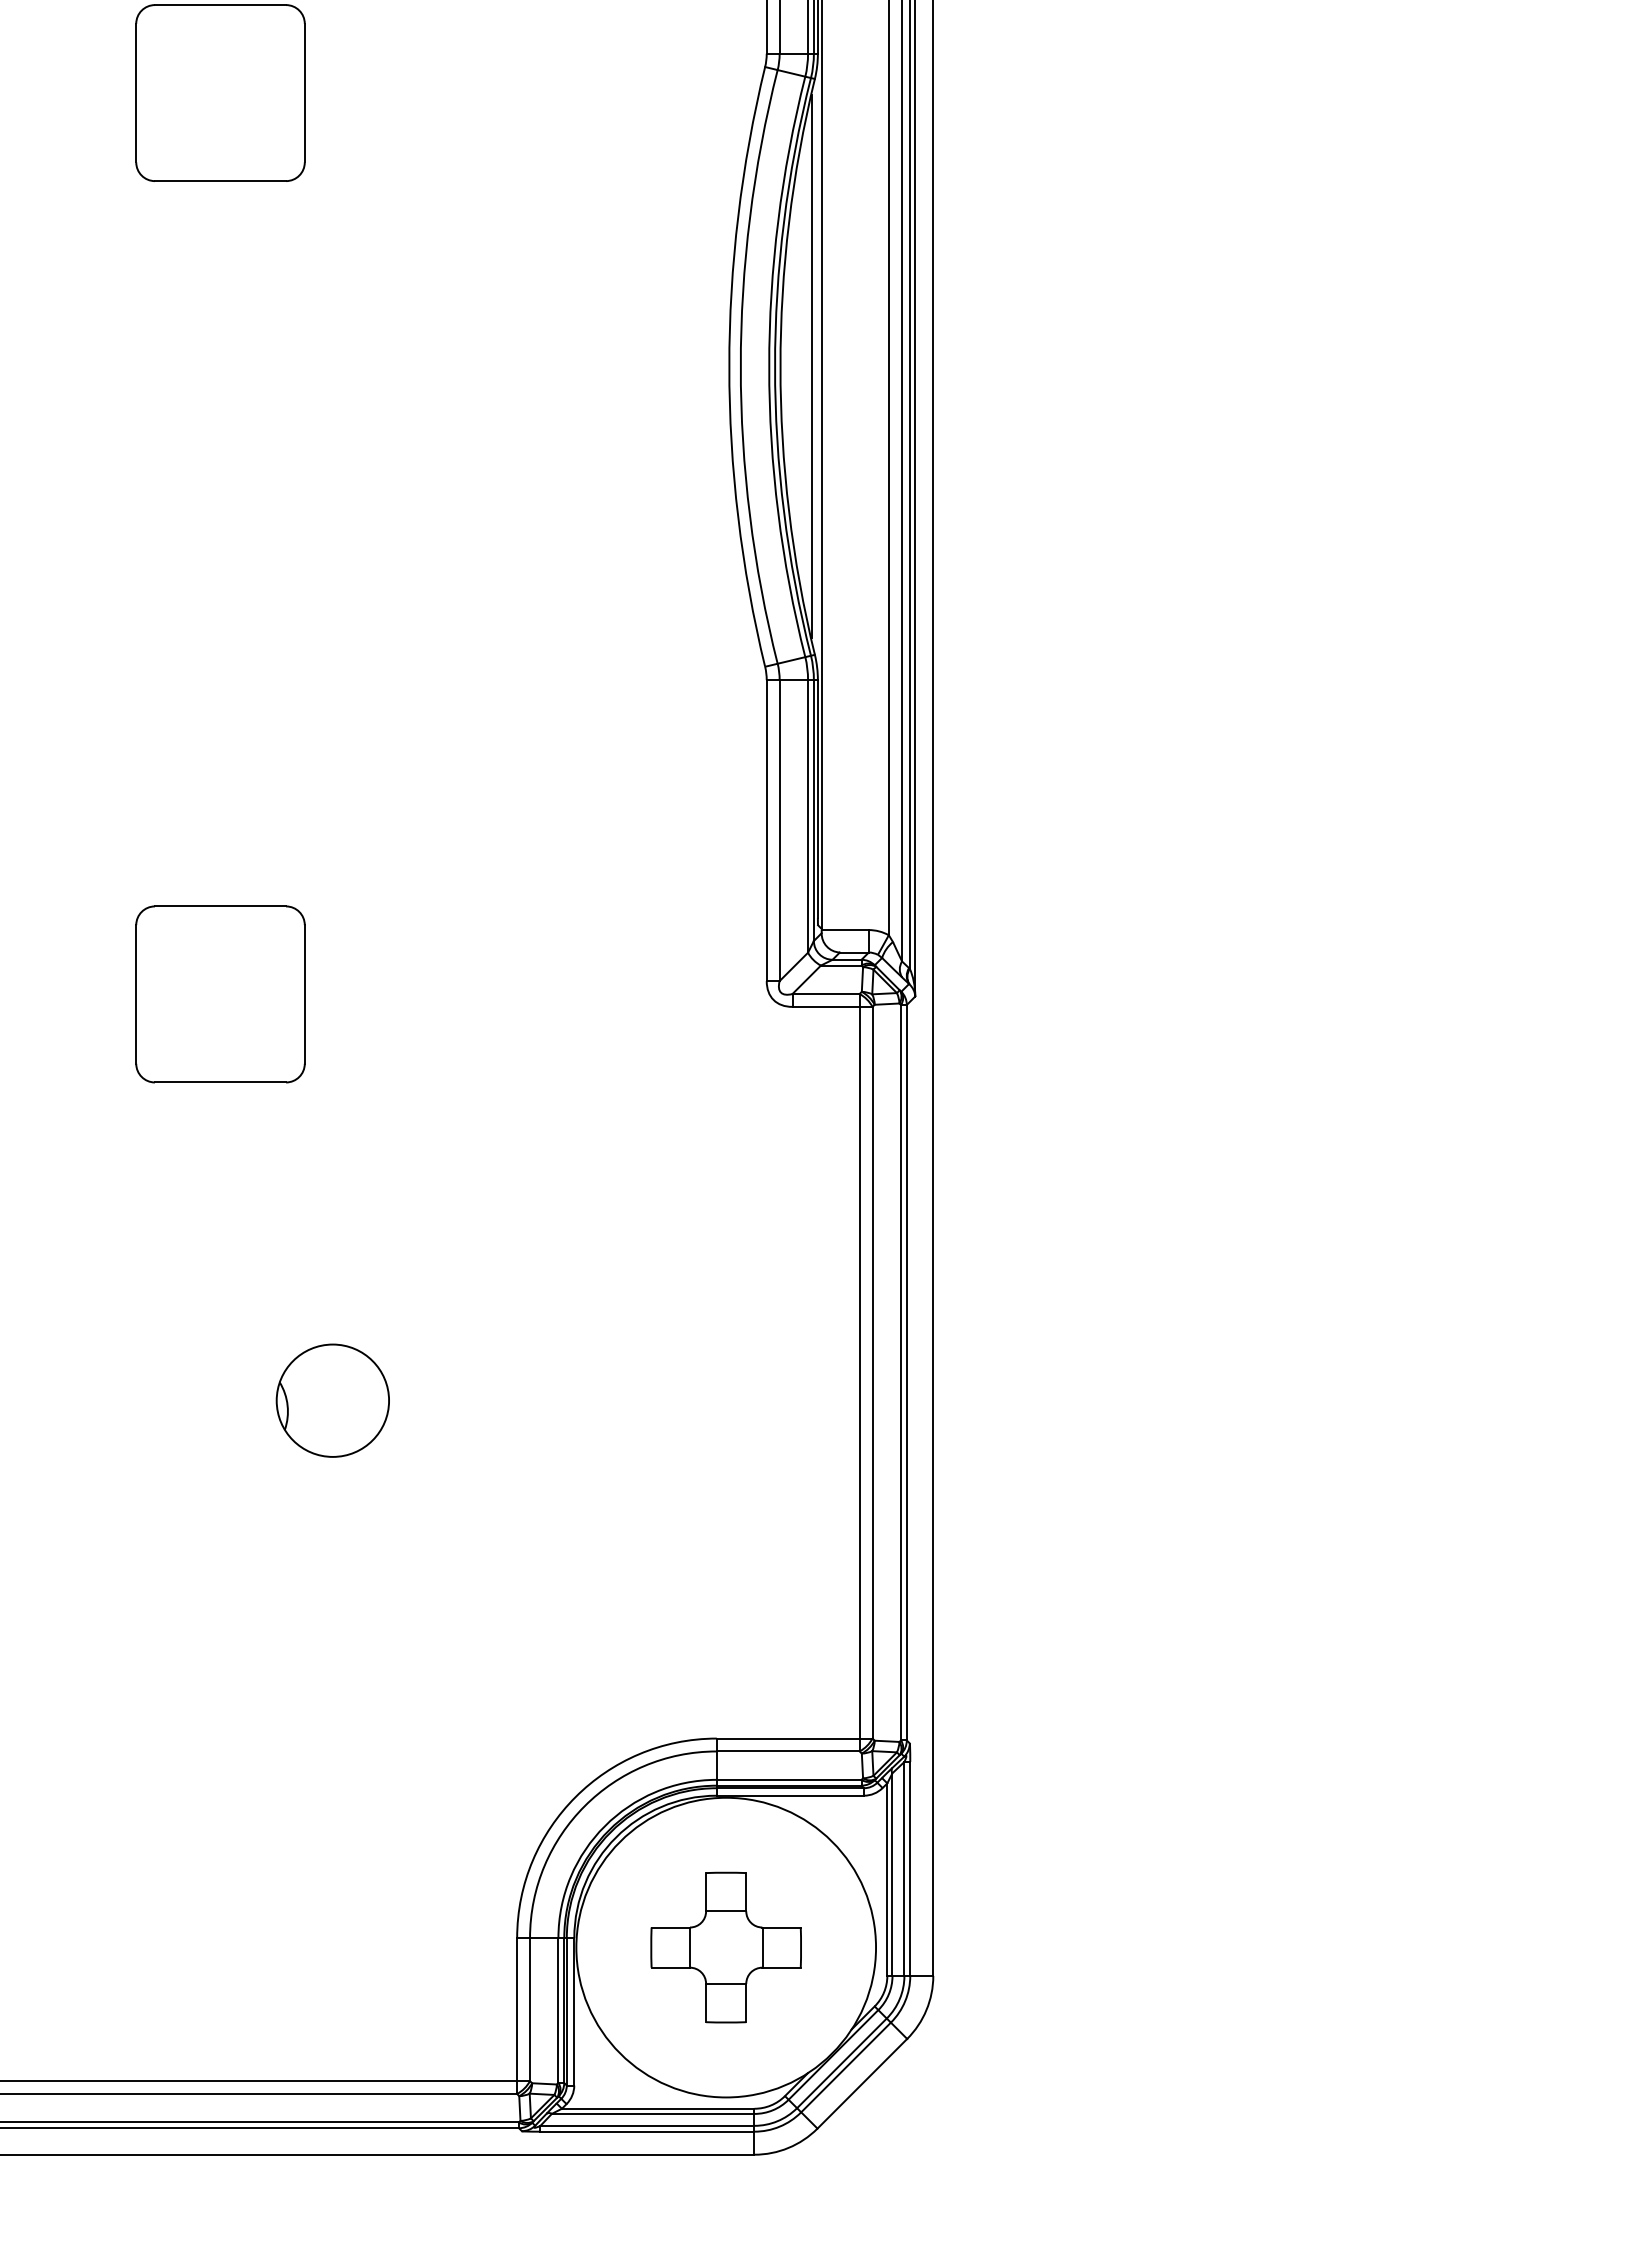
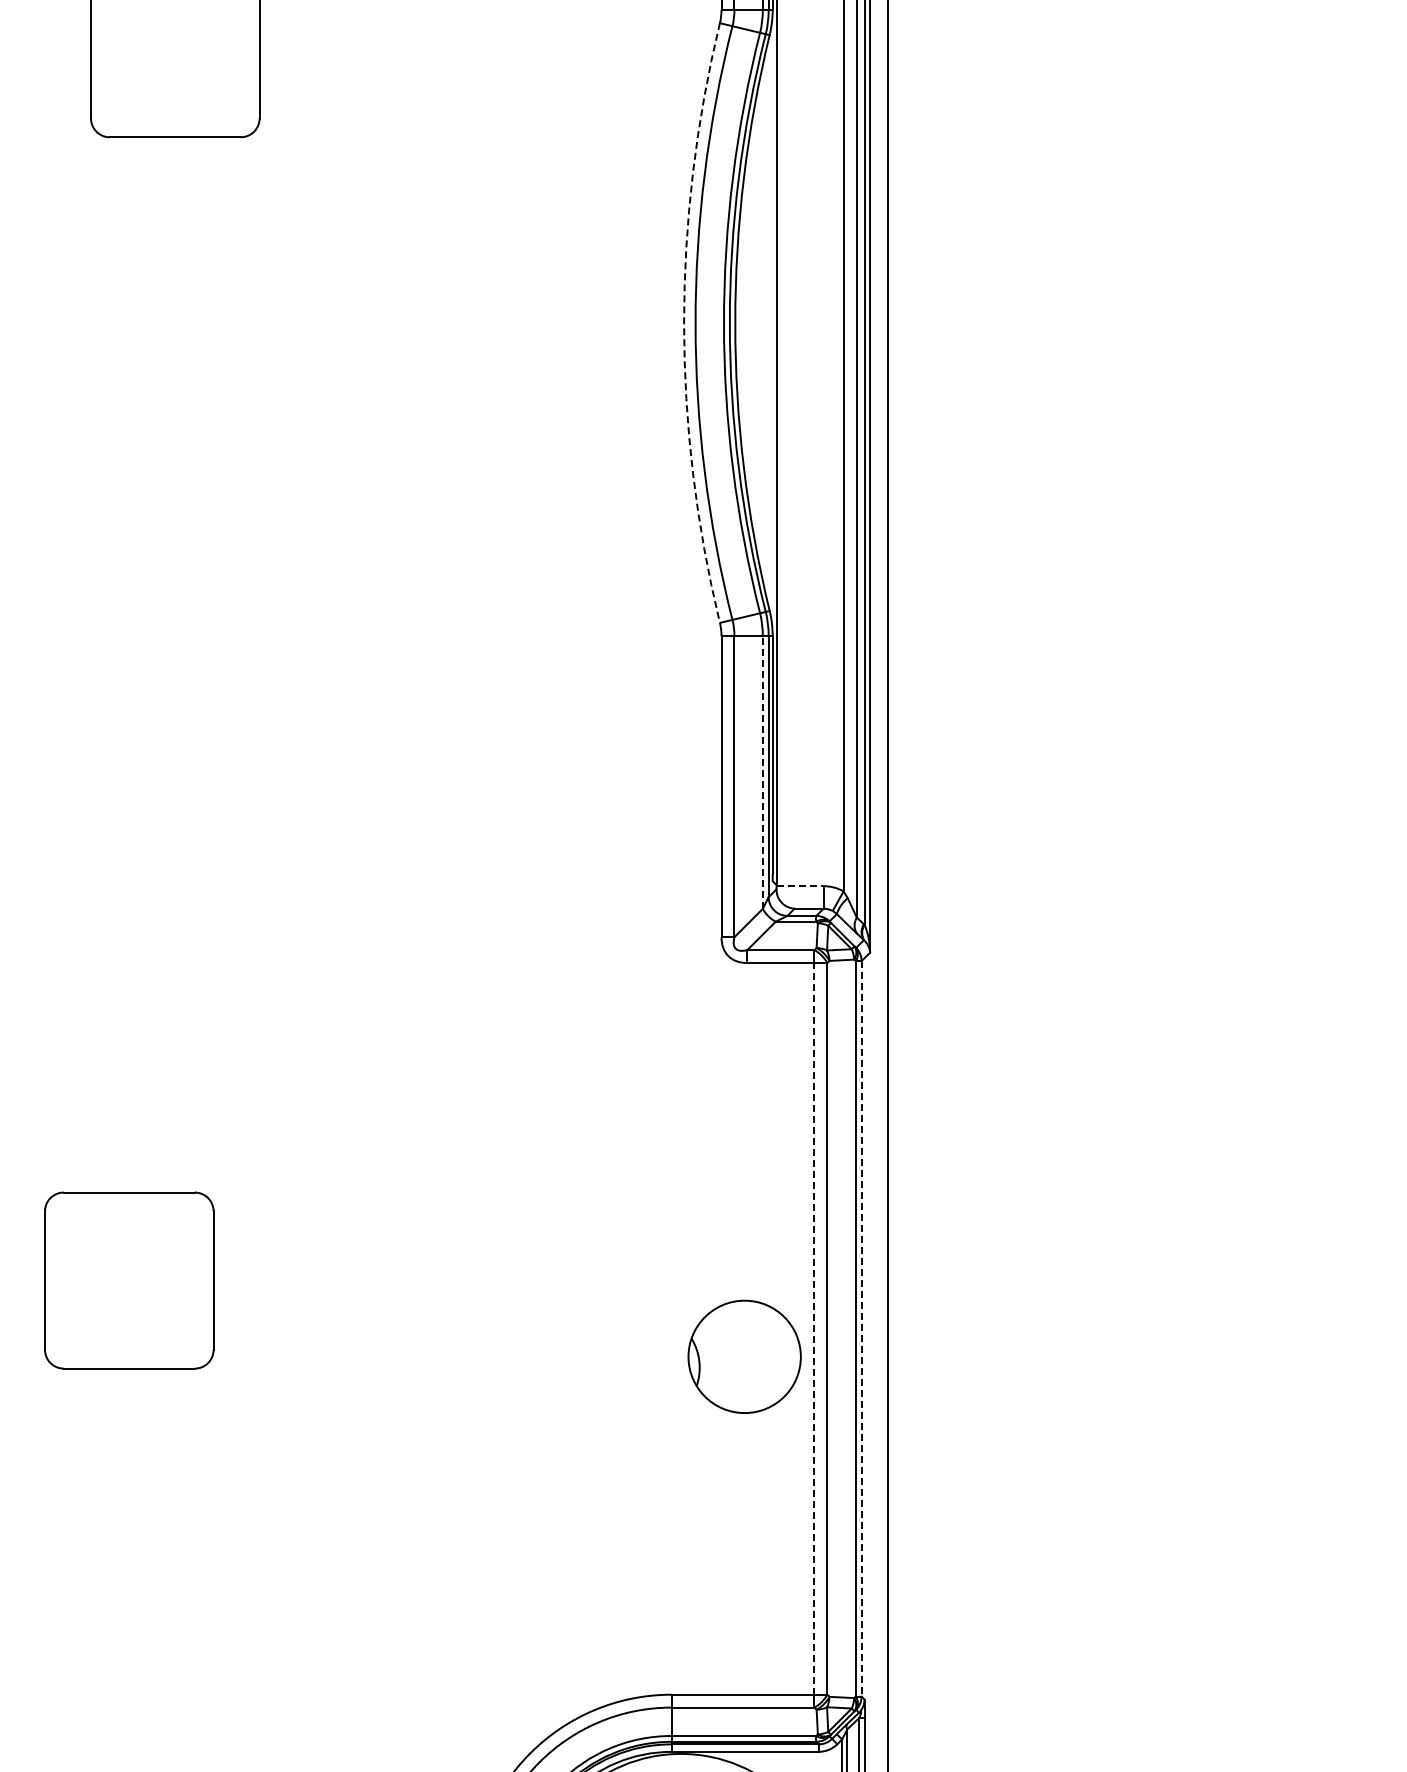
arc: (729, 366) -> (684, 322), solid -> dashed
line: (812, 366) -> (767, 322), removed
line: (808, 815) -> (763, 771), solid -> dashed
line: (845, 930) -> (800, 886), solid -> dashed
part: (220, 994) -> (129, 1280), moved
line: (859, 1372) -> (814, 1328), solid -> dashed
line: (906, 1372) -> (861, 1328), solid -> dashed
part: (332, 1400) -> (744, 1356), moved

